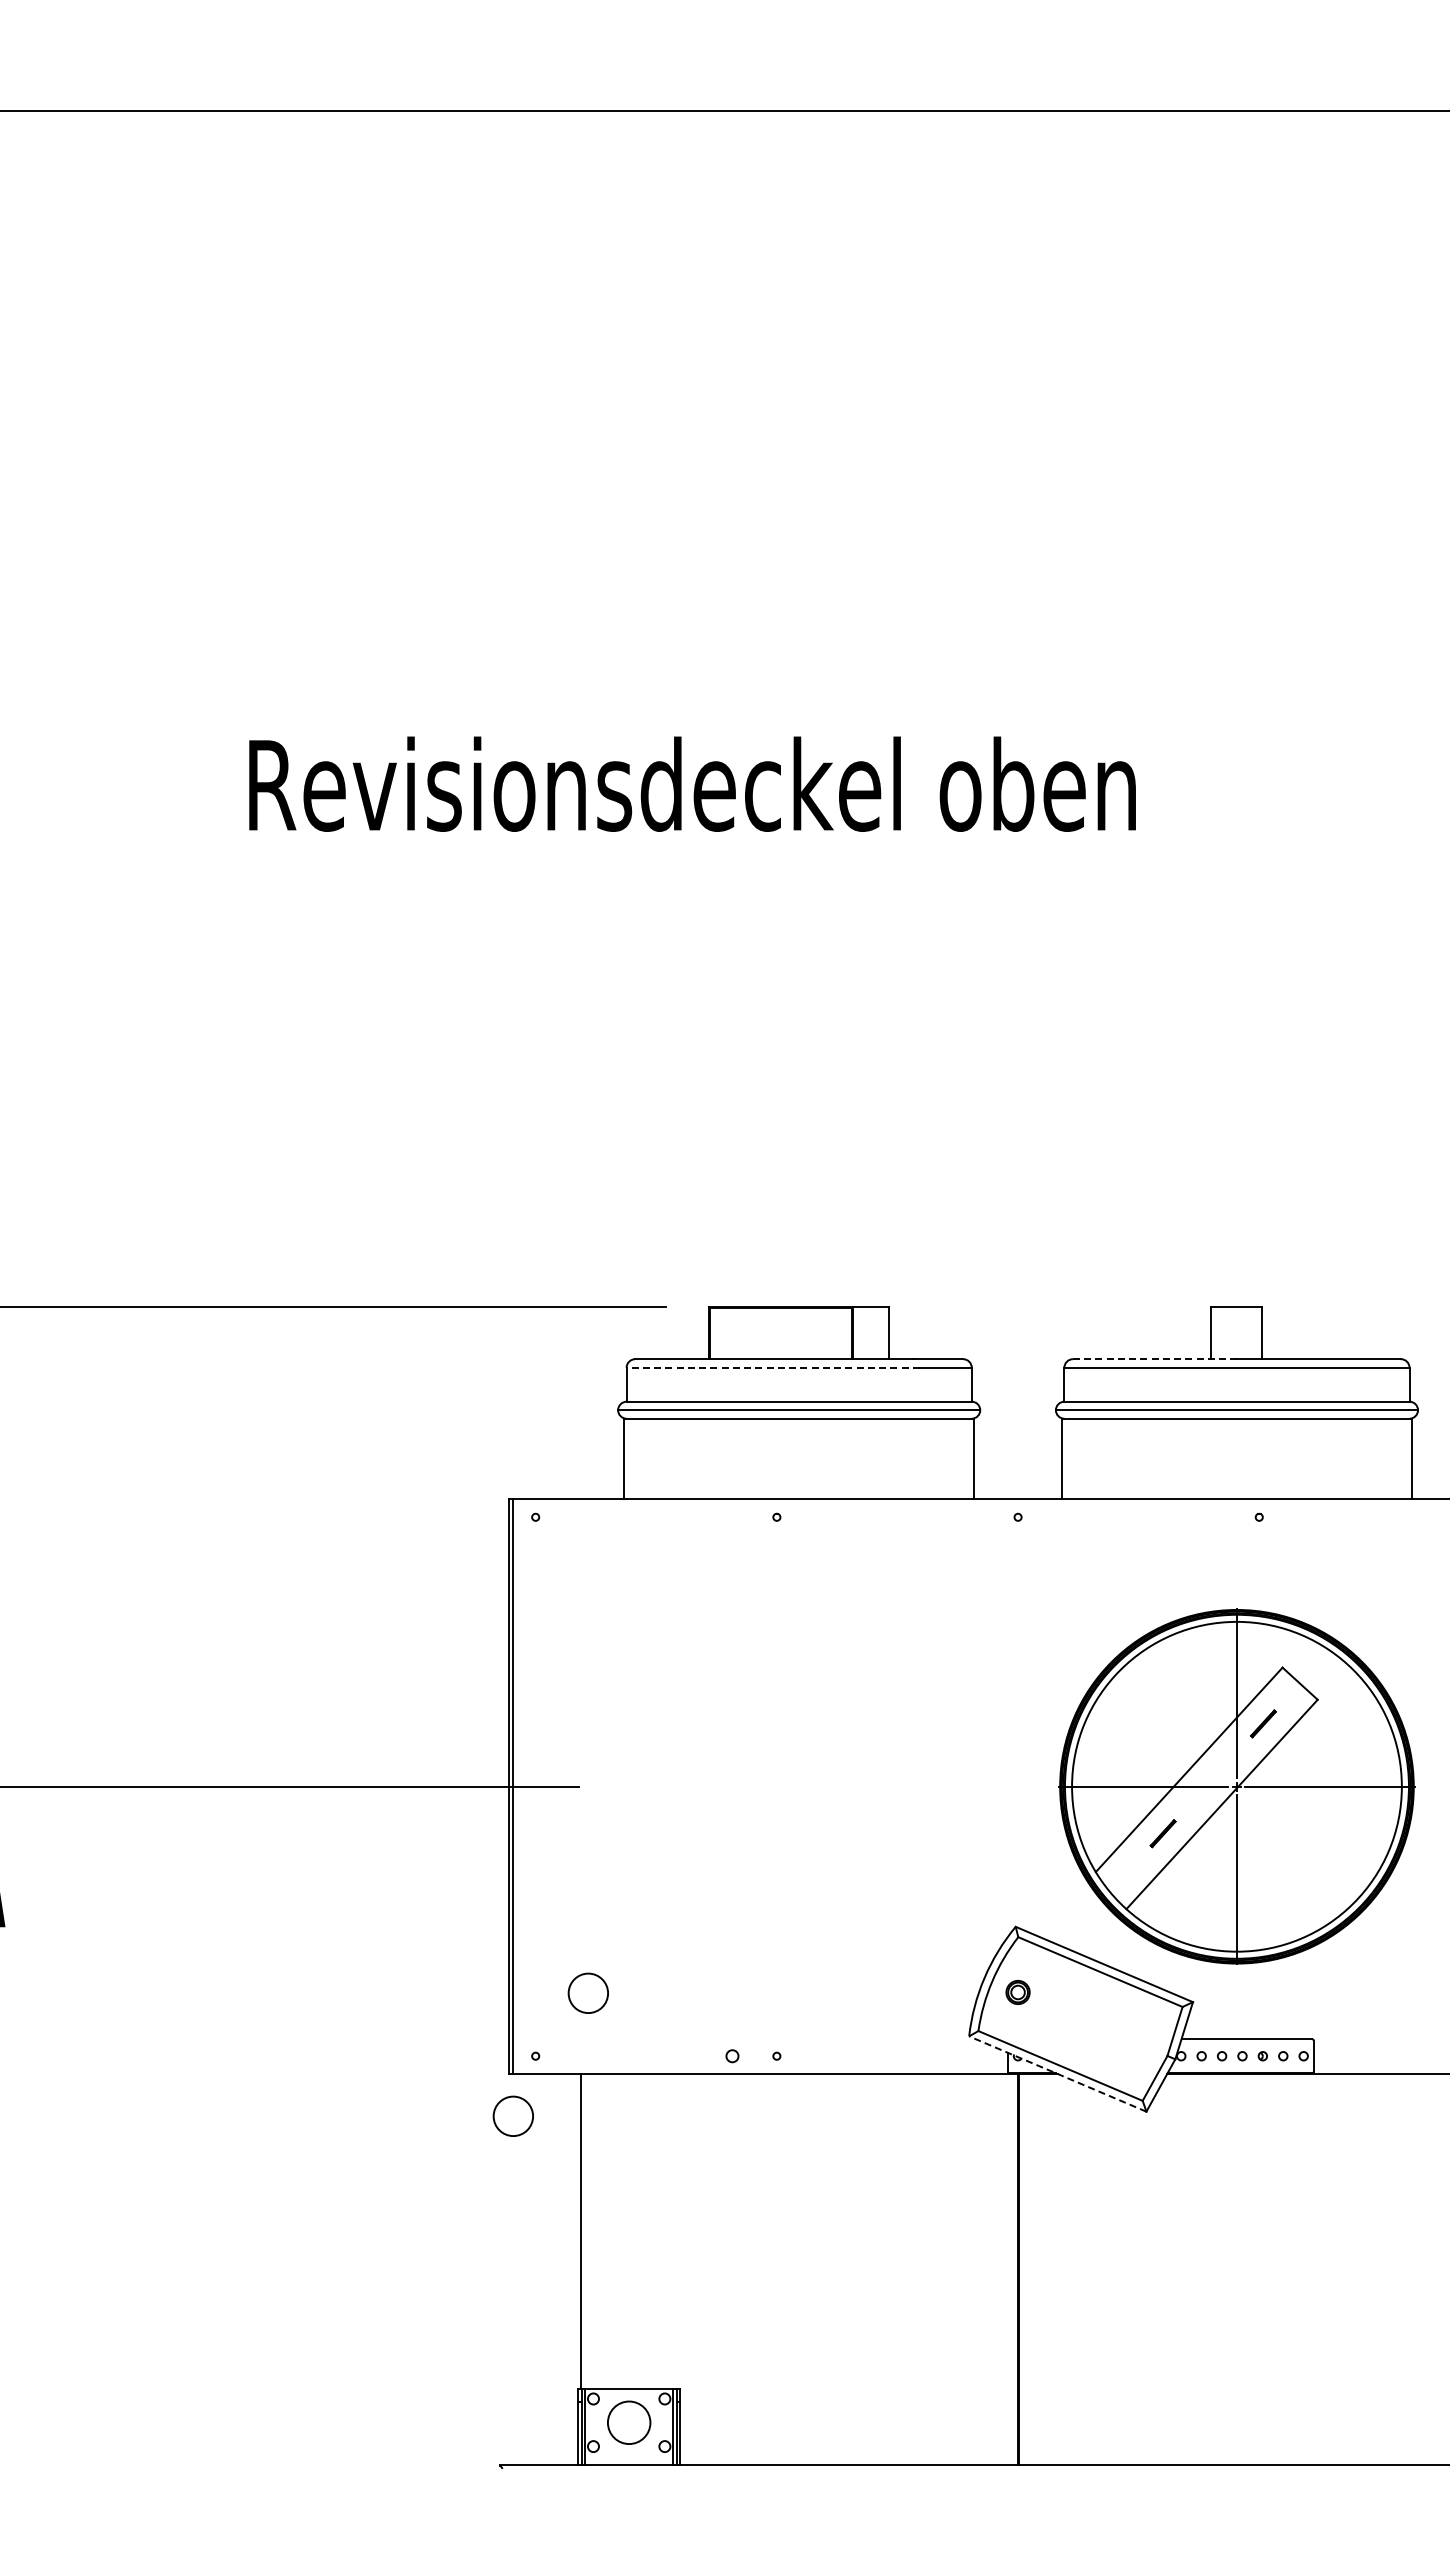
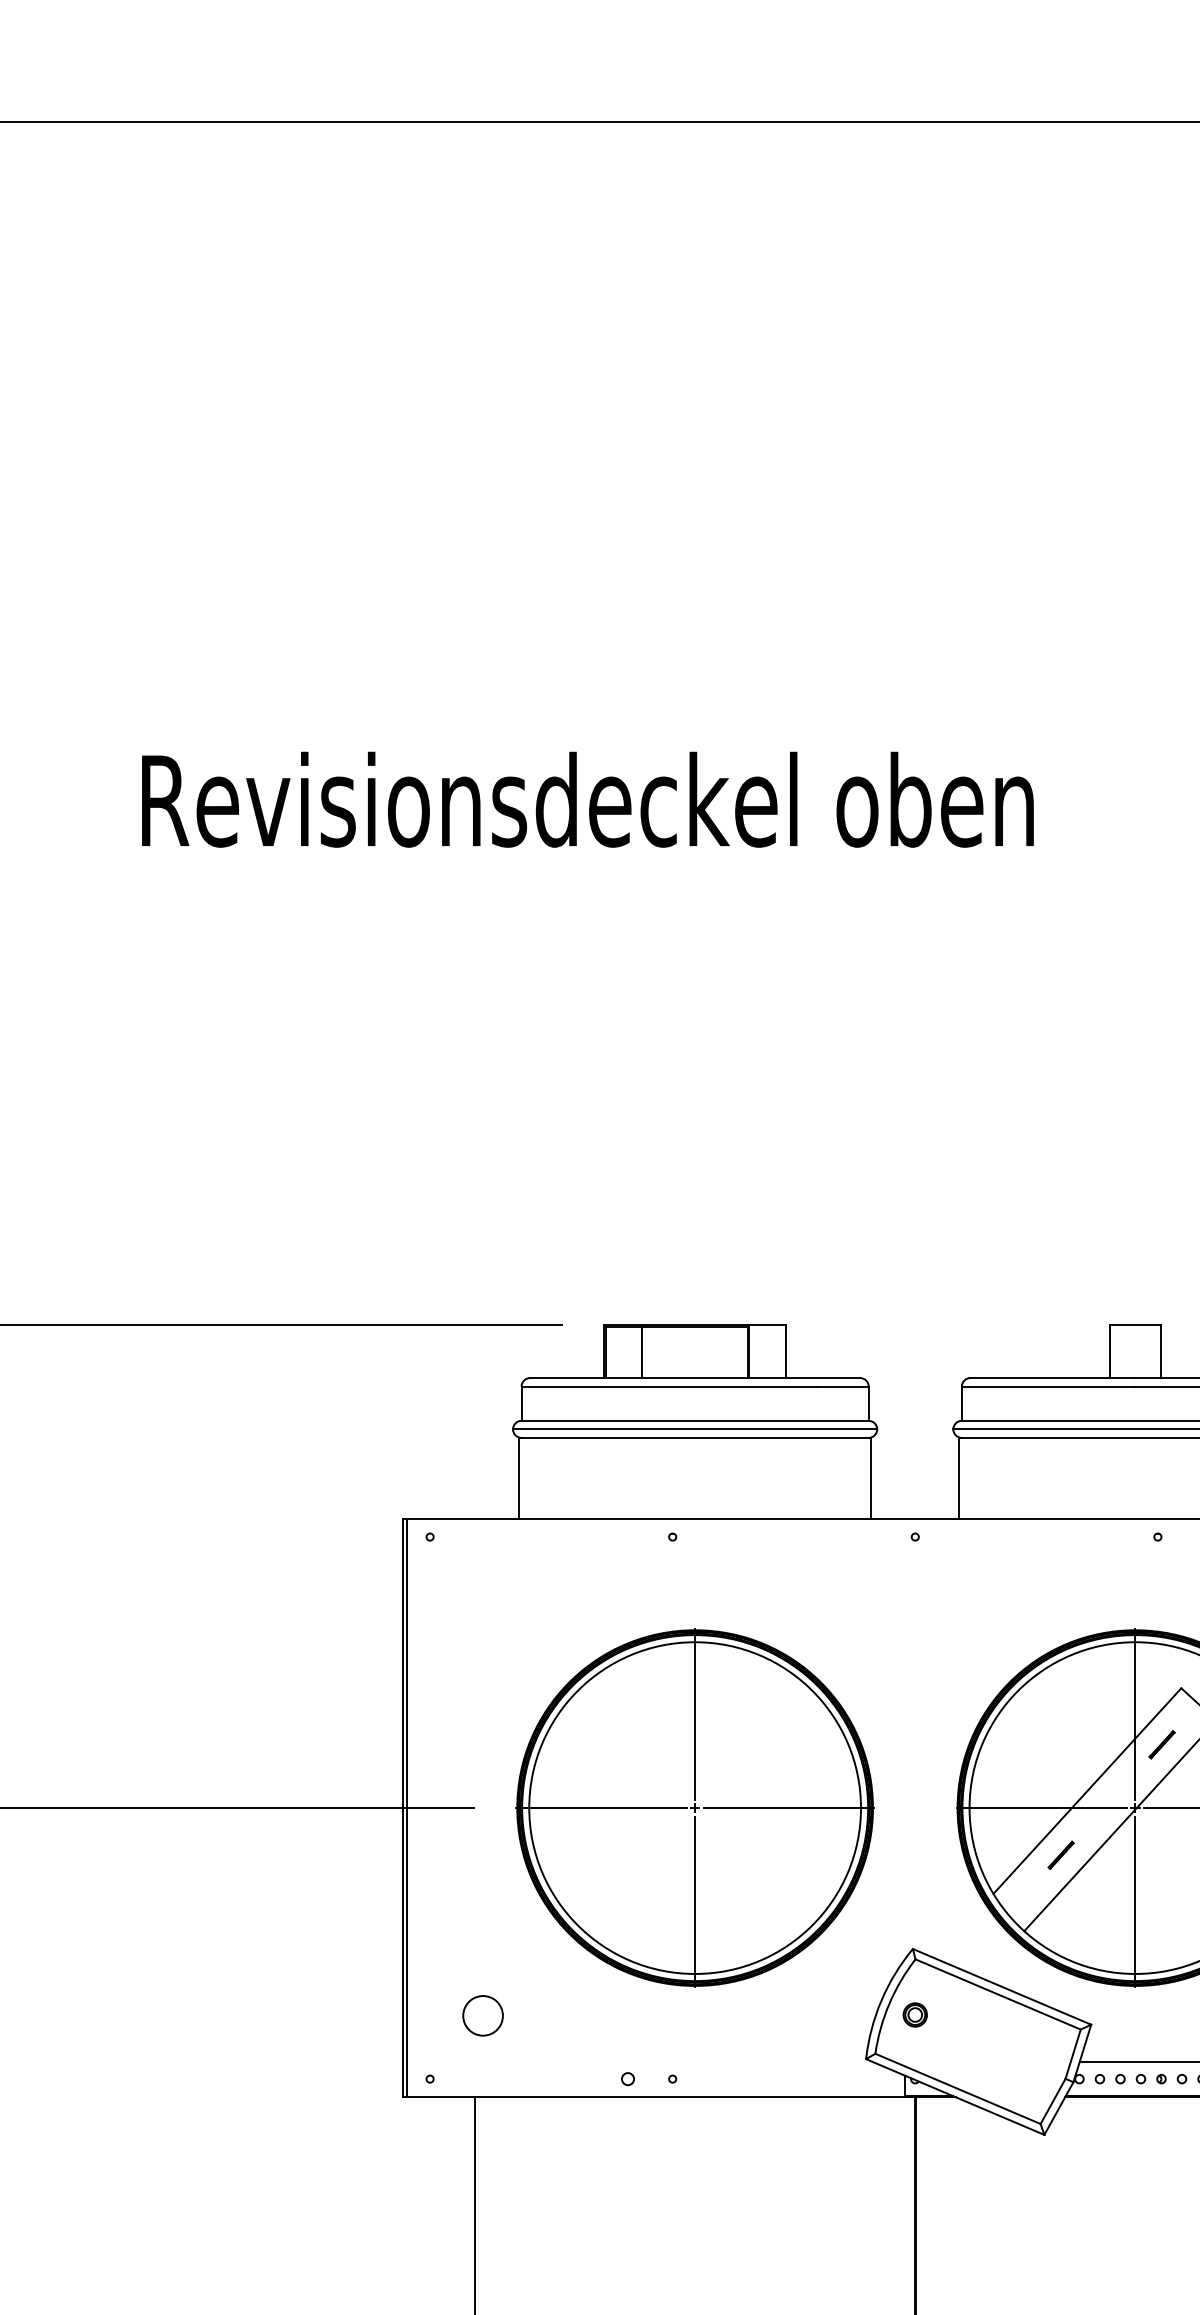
line: (746, 1333) -> (642, 1352), added
line: (1155, 1359) -> (1053, 1378), dashed -> solid
line: (773, 1367) -> (669, 1386), dashed -> solid
part: (799, 1786) -> (695, 1807), added
line: (1057, 2073) -> (954, 2096), dashed -> solid
circle: (512, 2115) -> (406, 2138), removed

